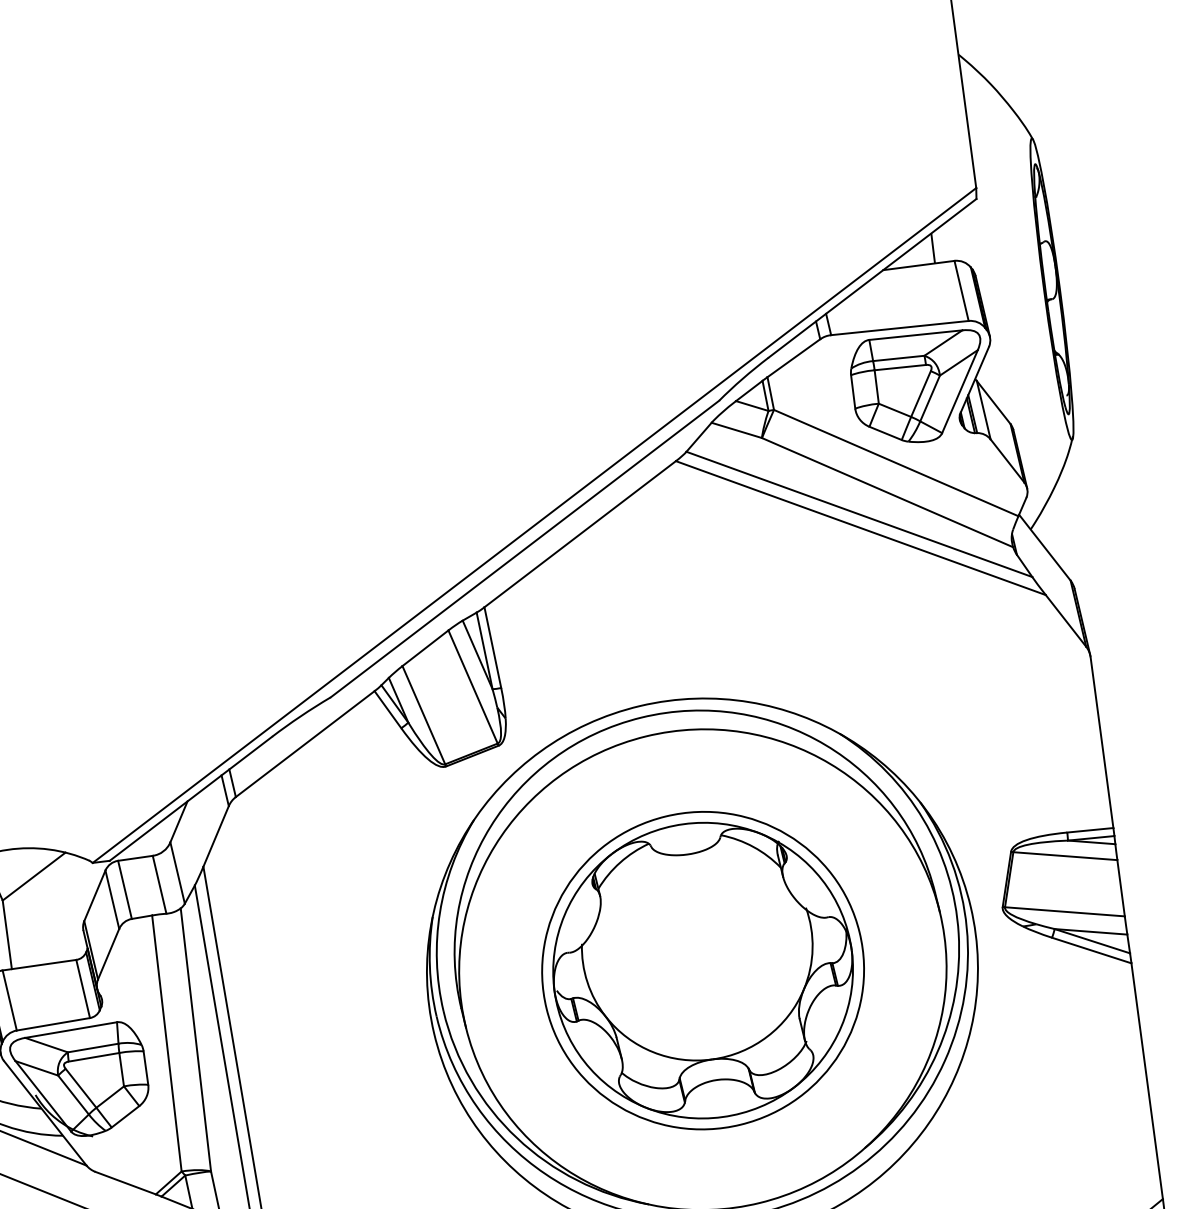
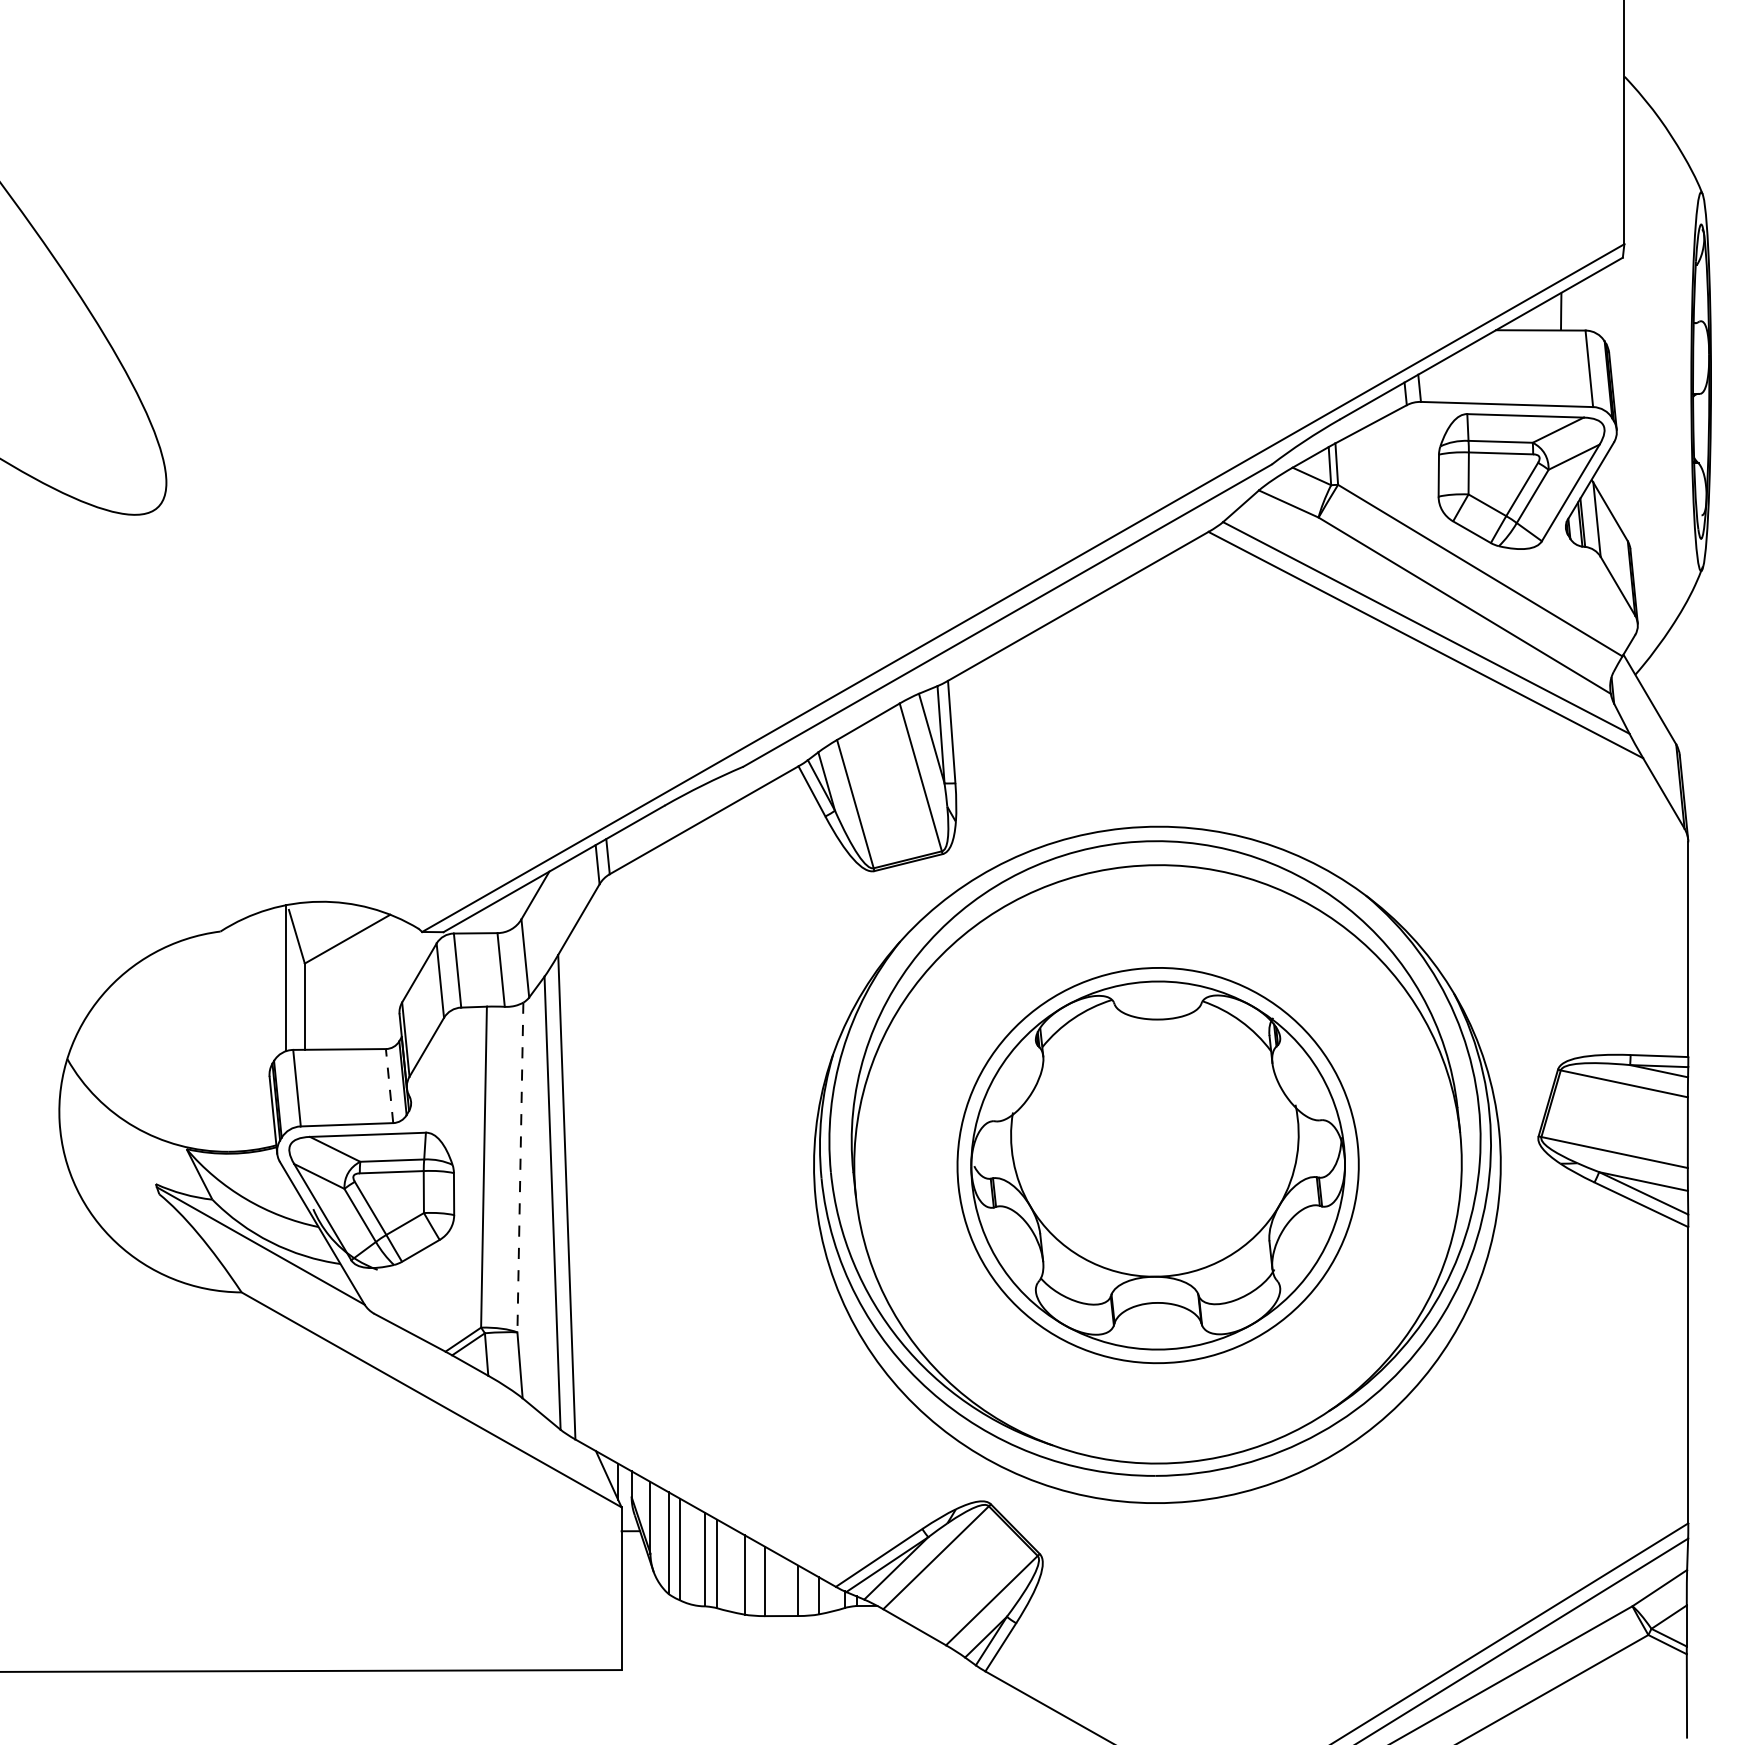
line: (83, 988) -> (389, 1085), solid -> dashed
line: (195, 1039) -> (520, 1167), solid -> dashed

